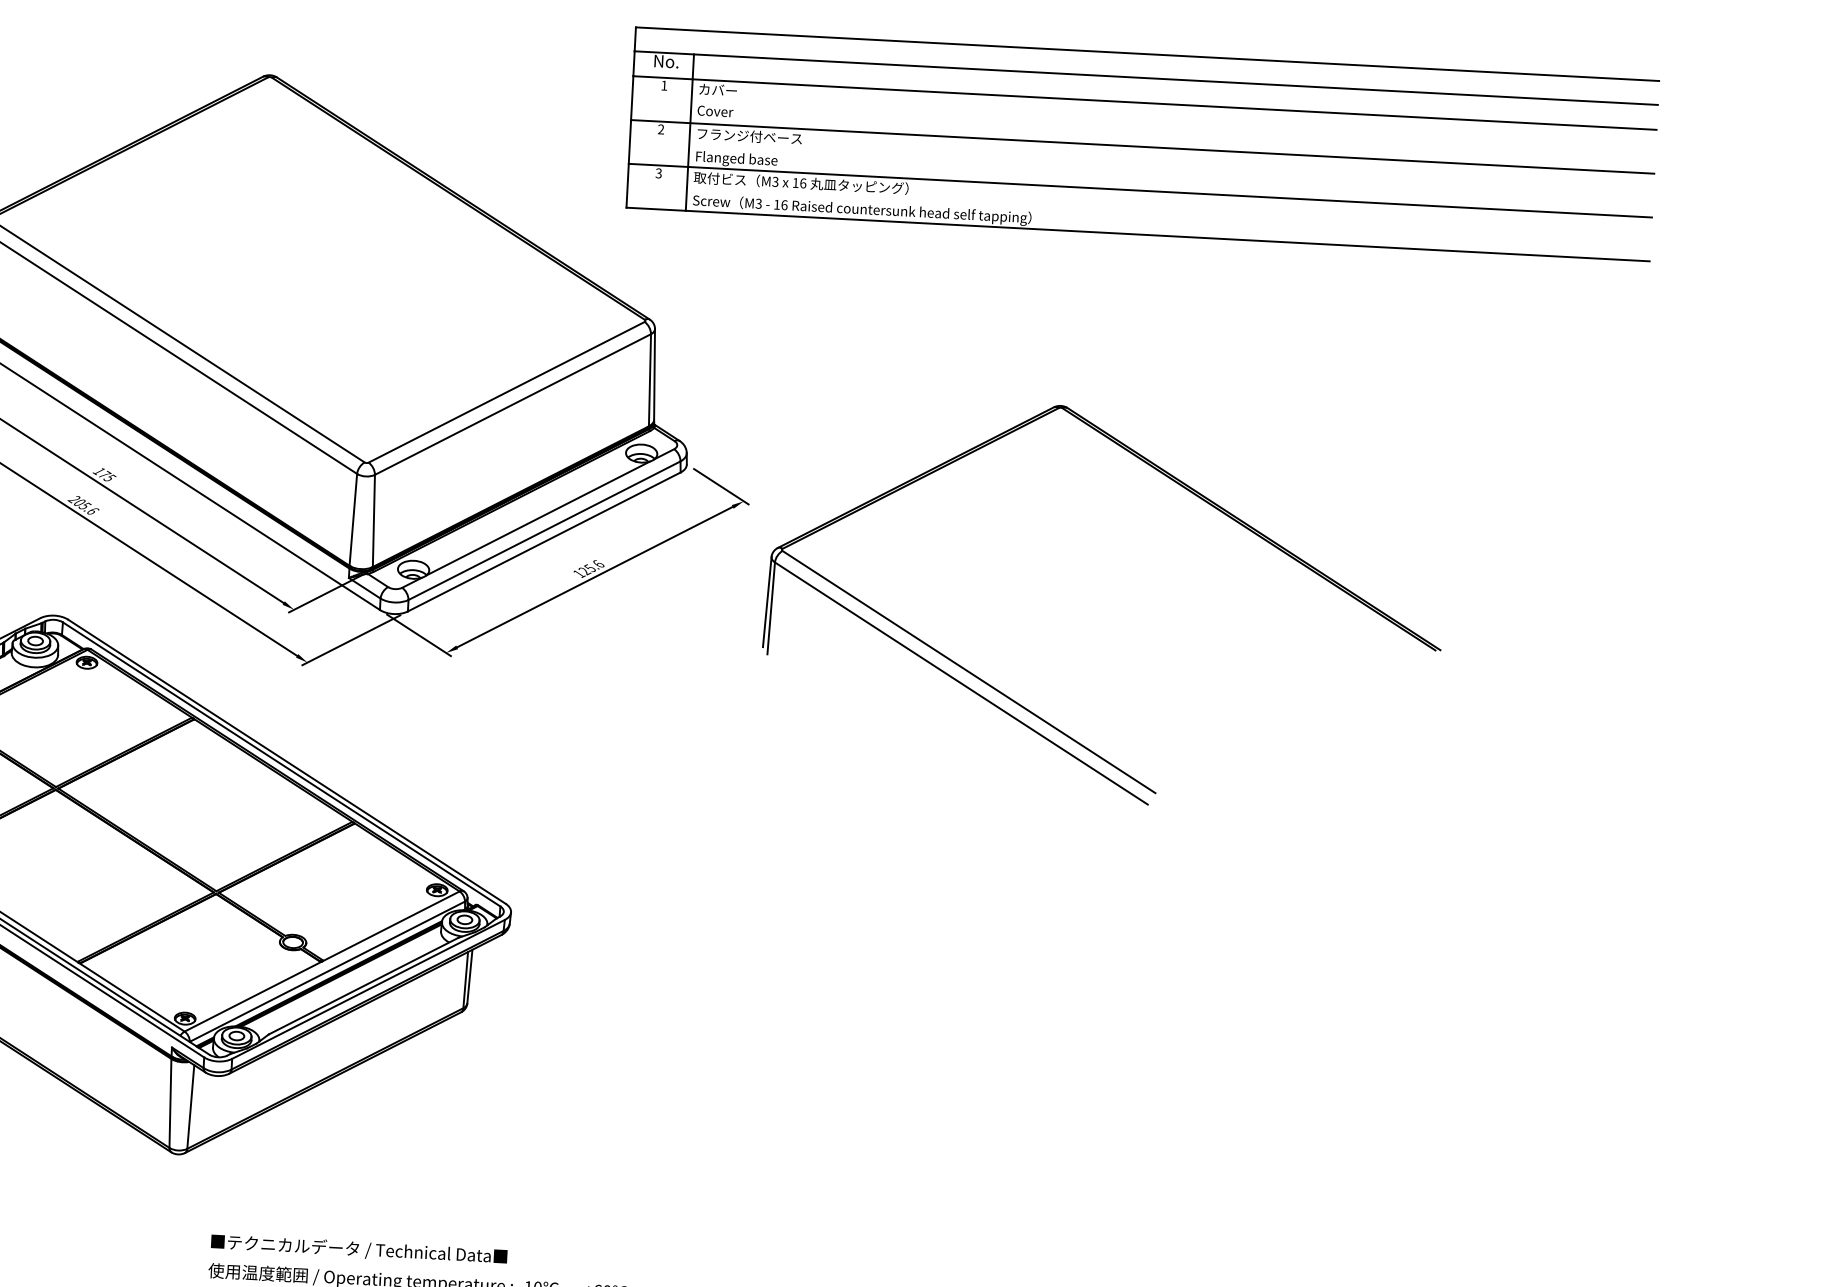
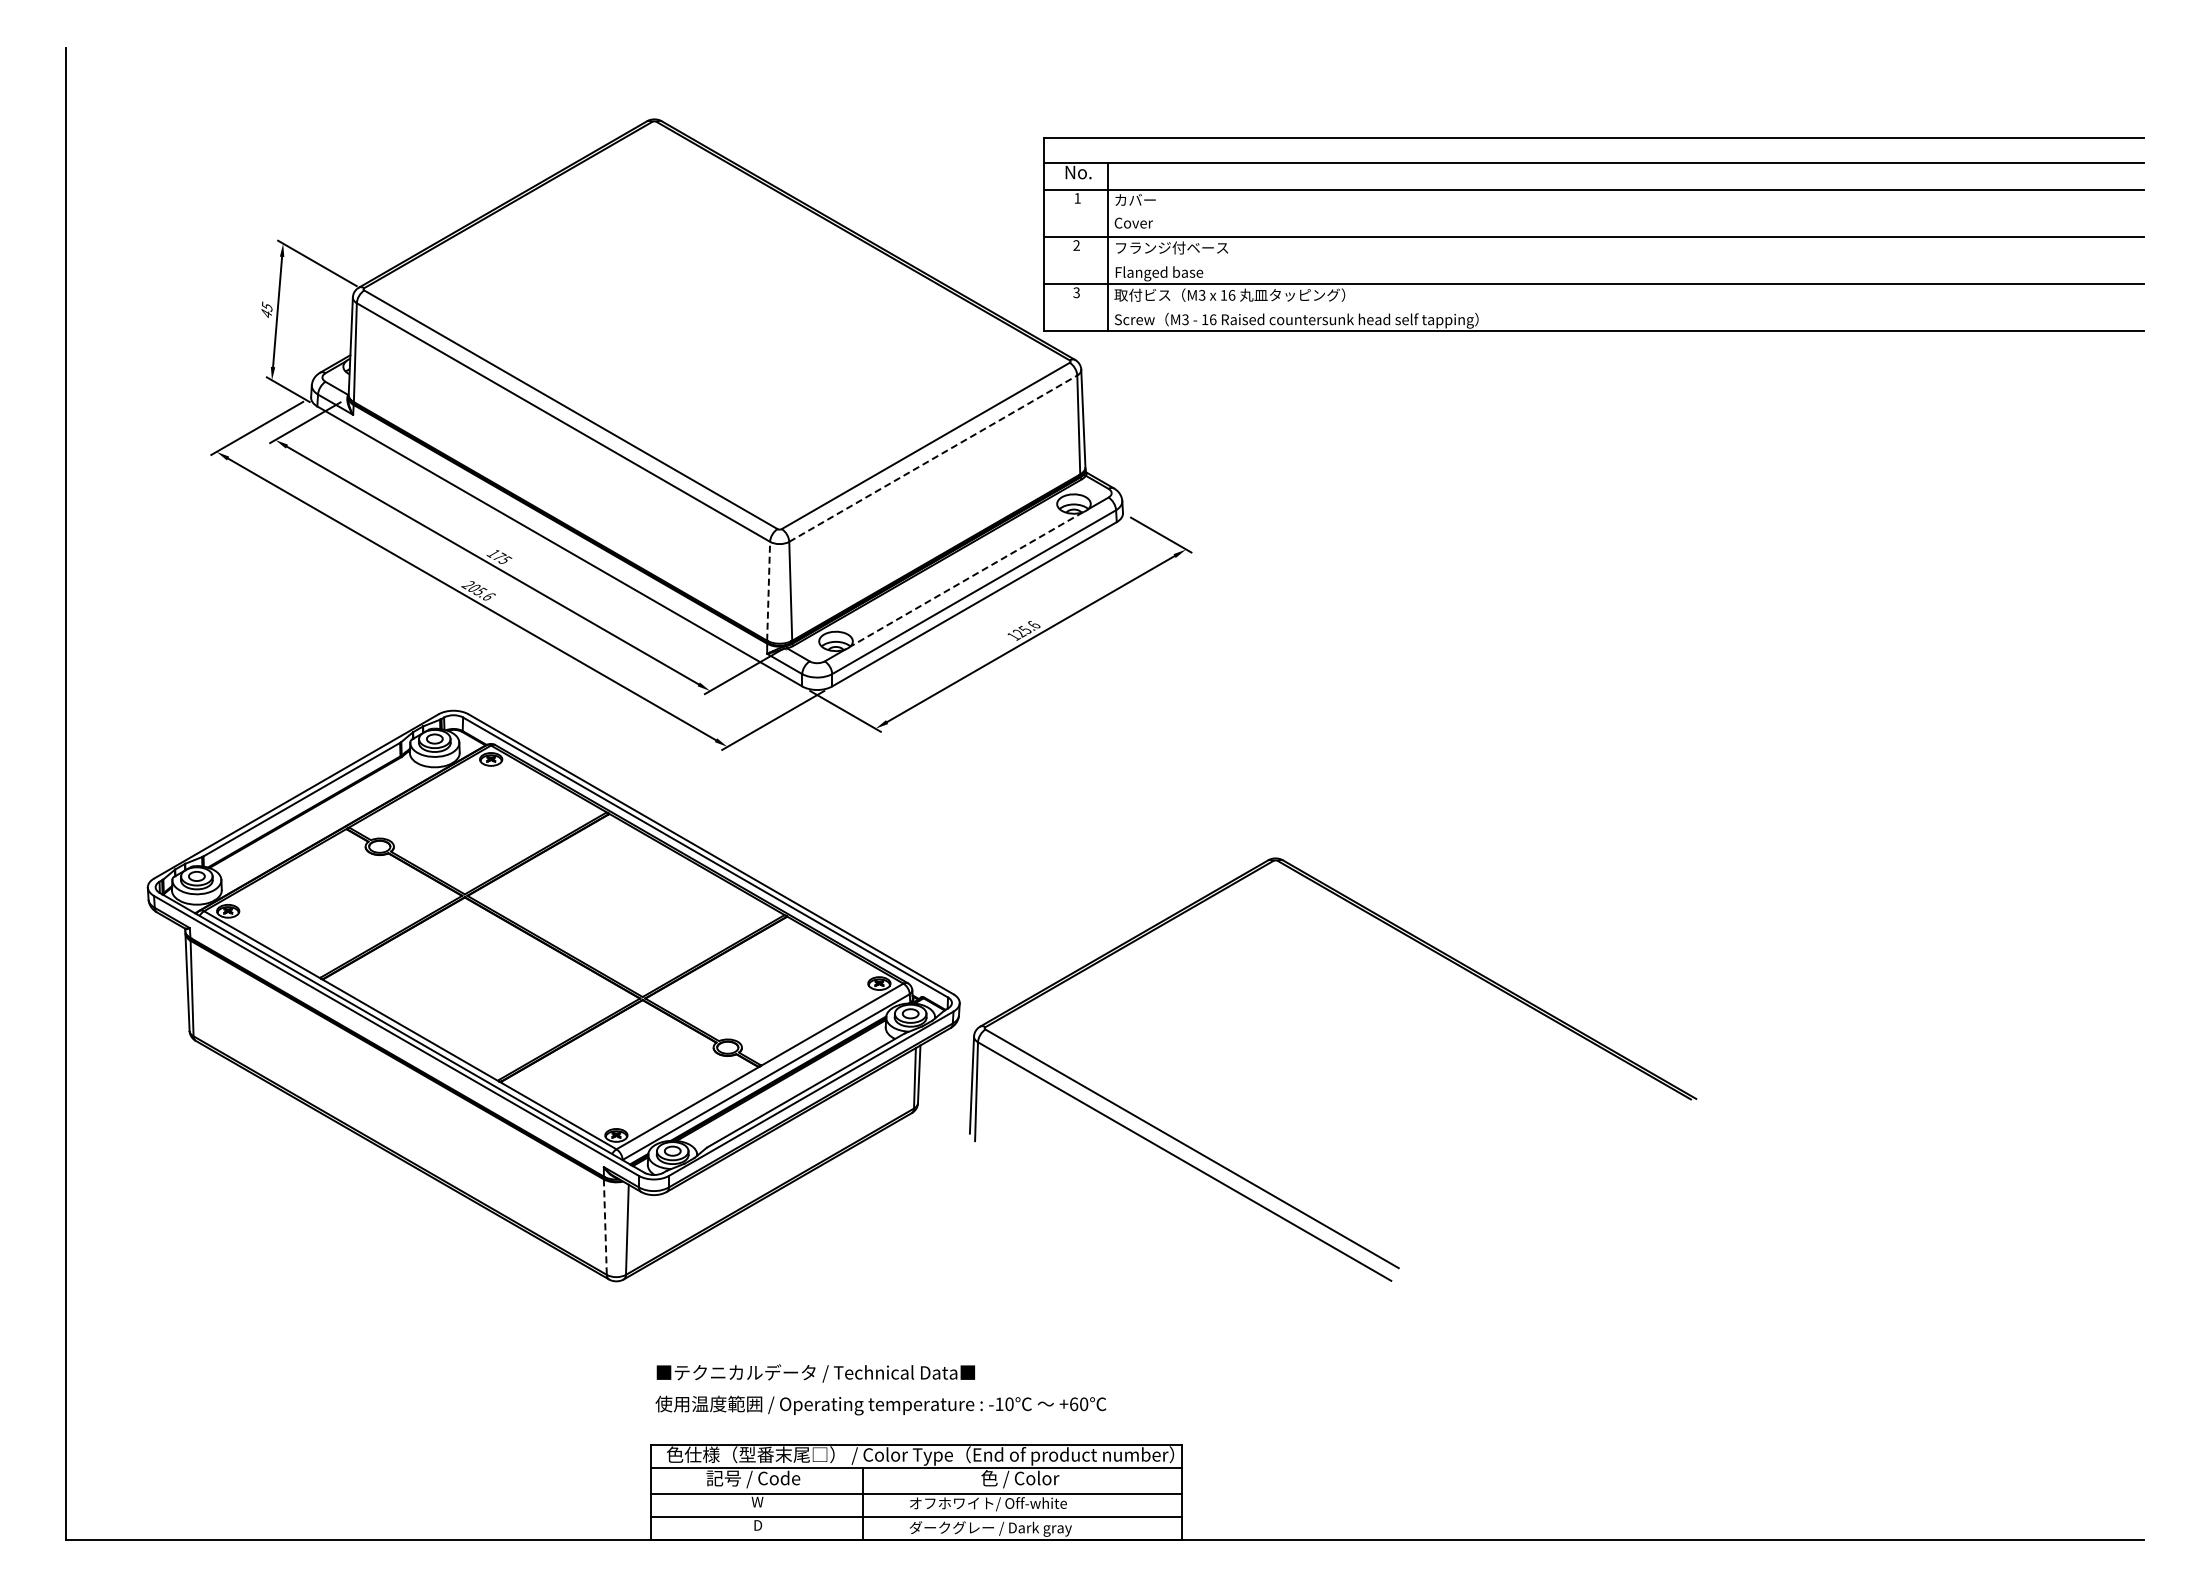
part: (1142, 144) -> (1593, 234), moved
line: (513, 404) -> (933, 458), solid -> dashed
line: (538, 518) -> (966, 579), solid -> dashed
line: (353, 519) -> (768, 590), solid -> dashed
part: (1031, 711) -> (1261, 1187), moved
line: (170, 1103) -> (605, 1227), solid -> dashed

